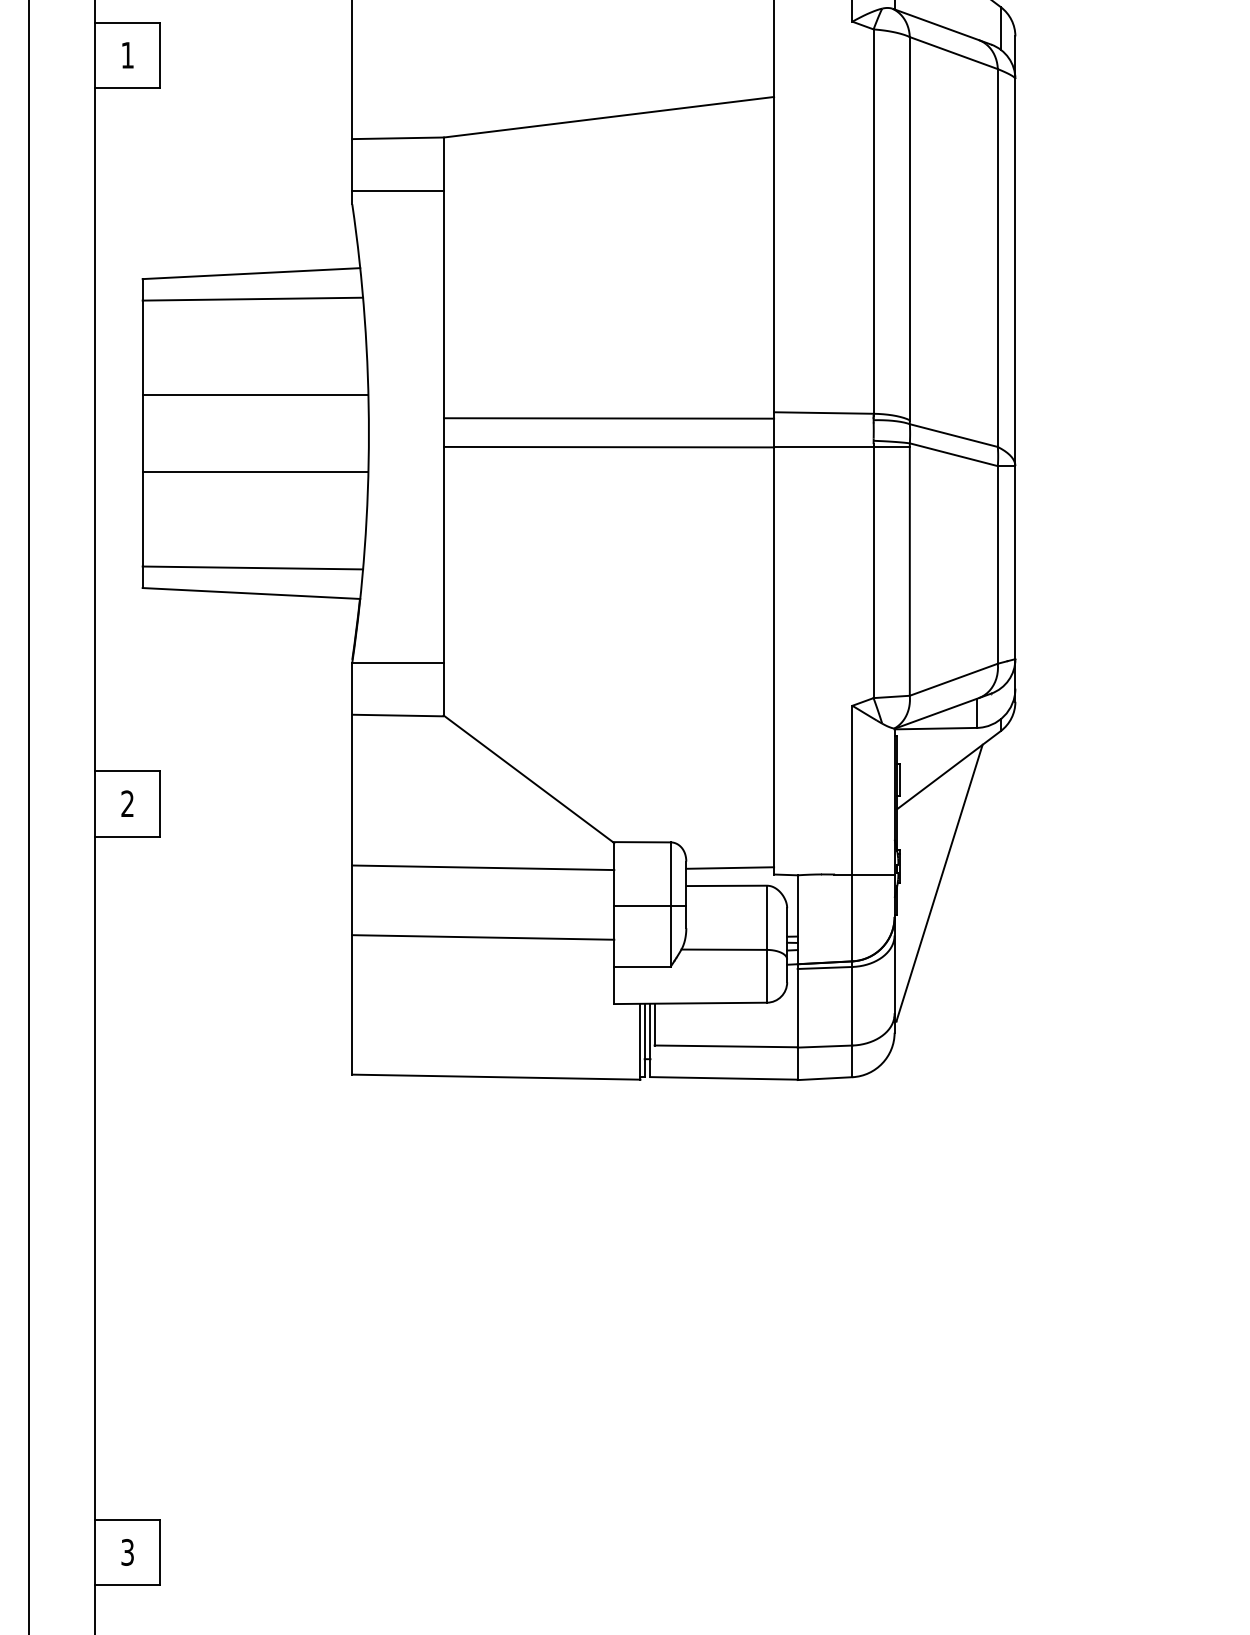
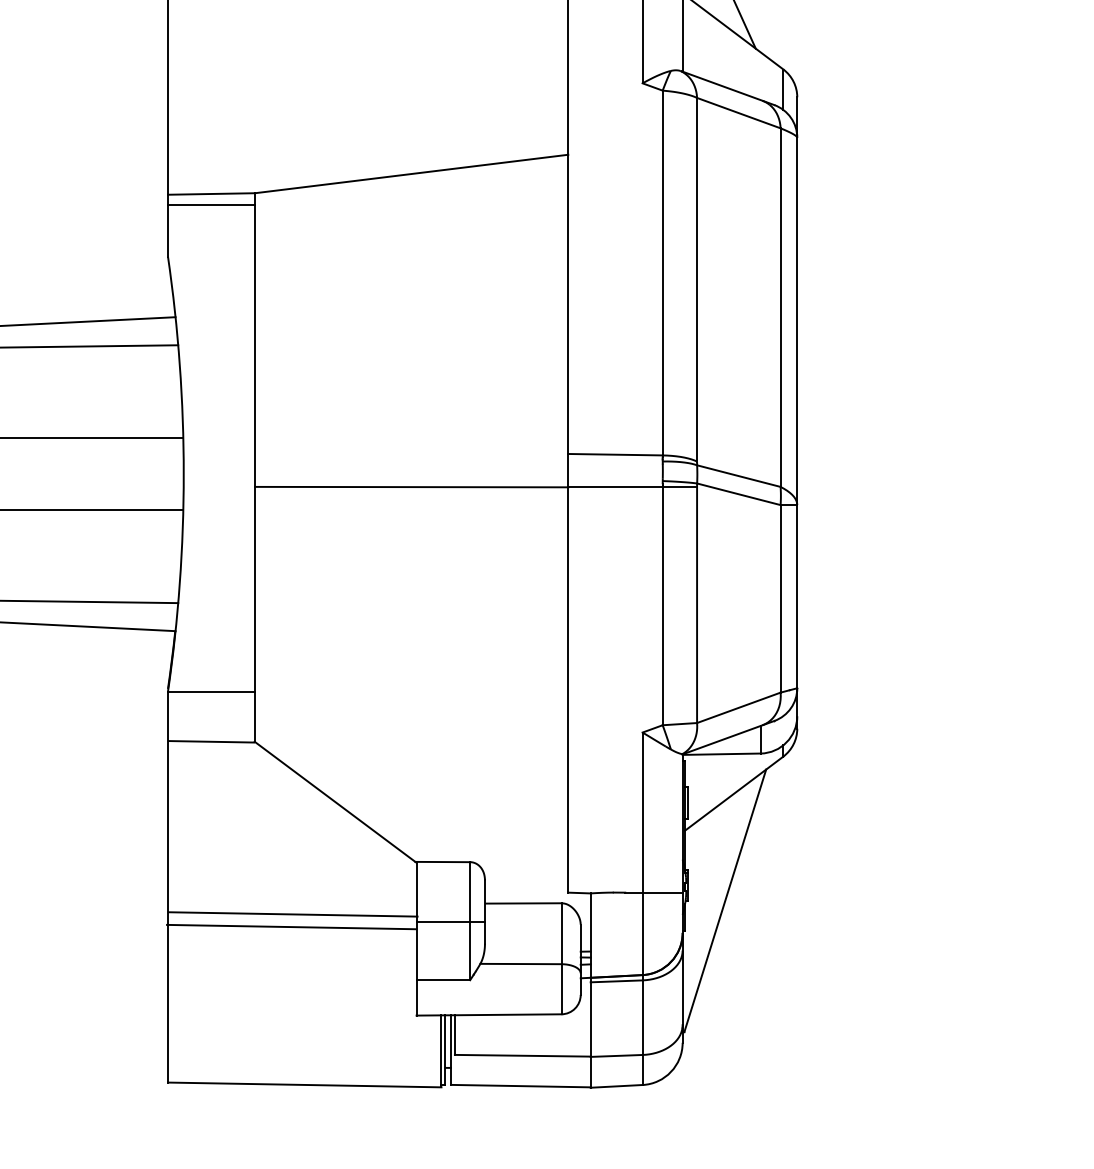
line: (397, 190) -> (210, 204), moved
line: (608, 418) -> (411, 459), removed
line: (483, 867) -> (291, 926), moved
line: (730, 867) -> (526, 885), removed
line: (483, 937) -> (293, 914), moved

